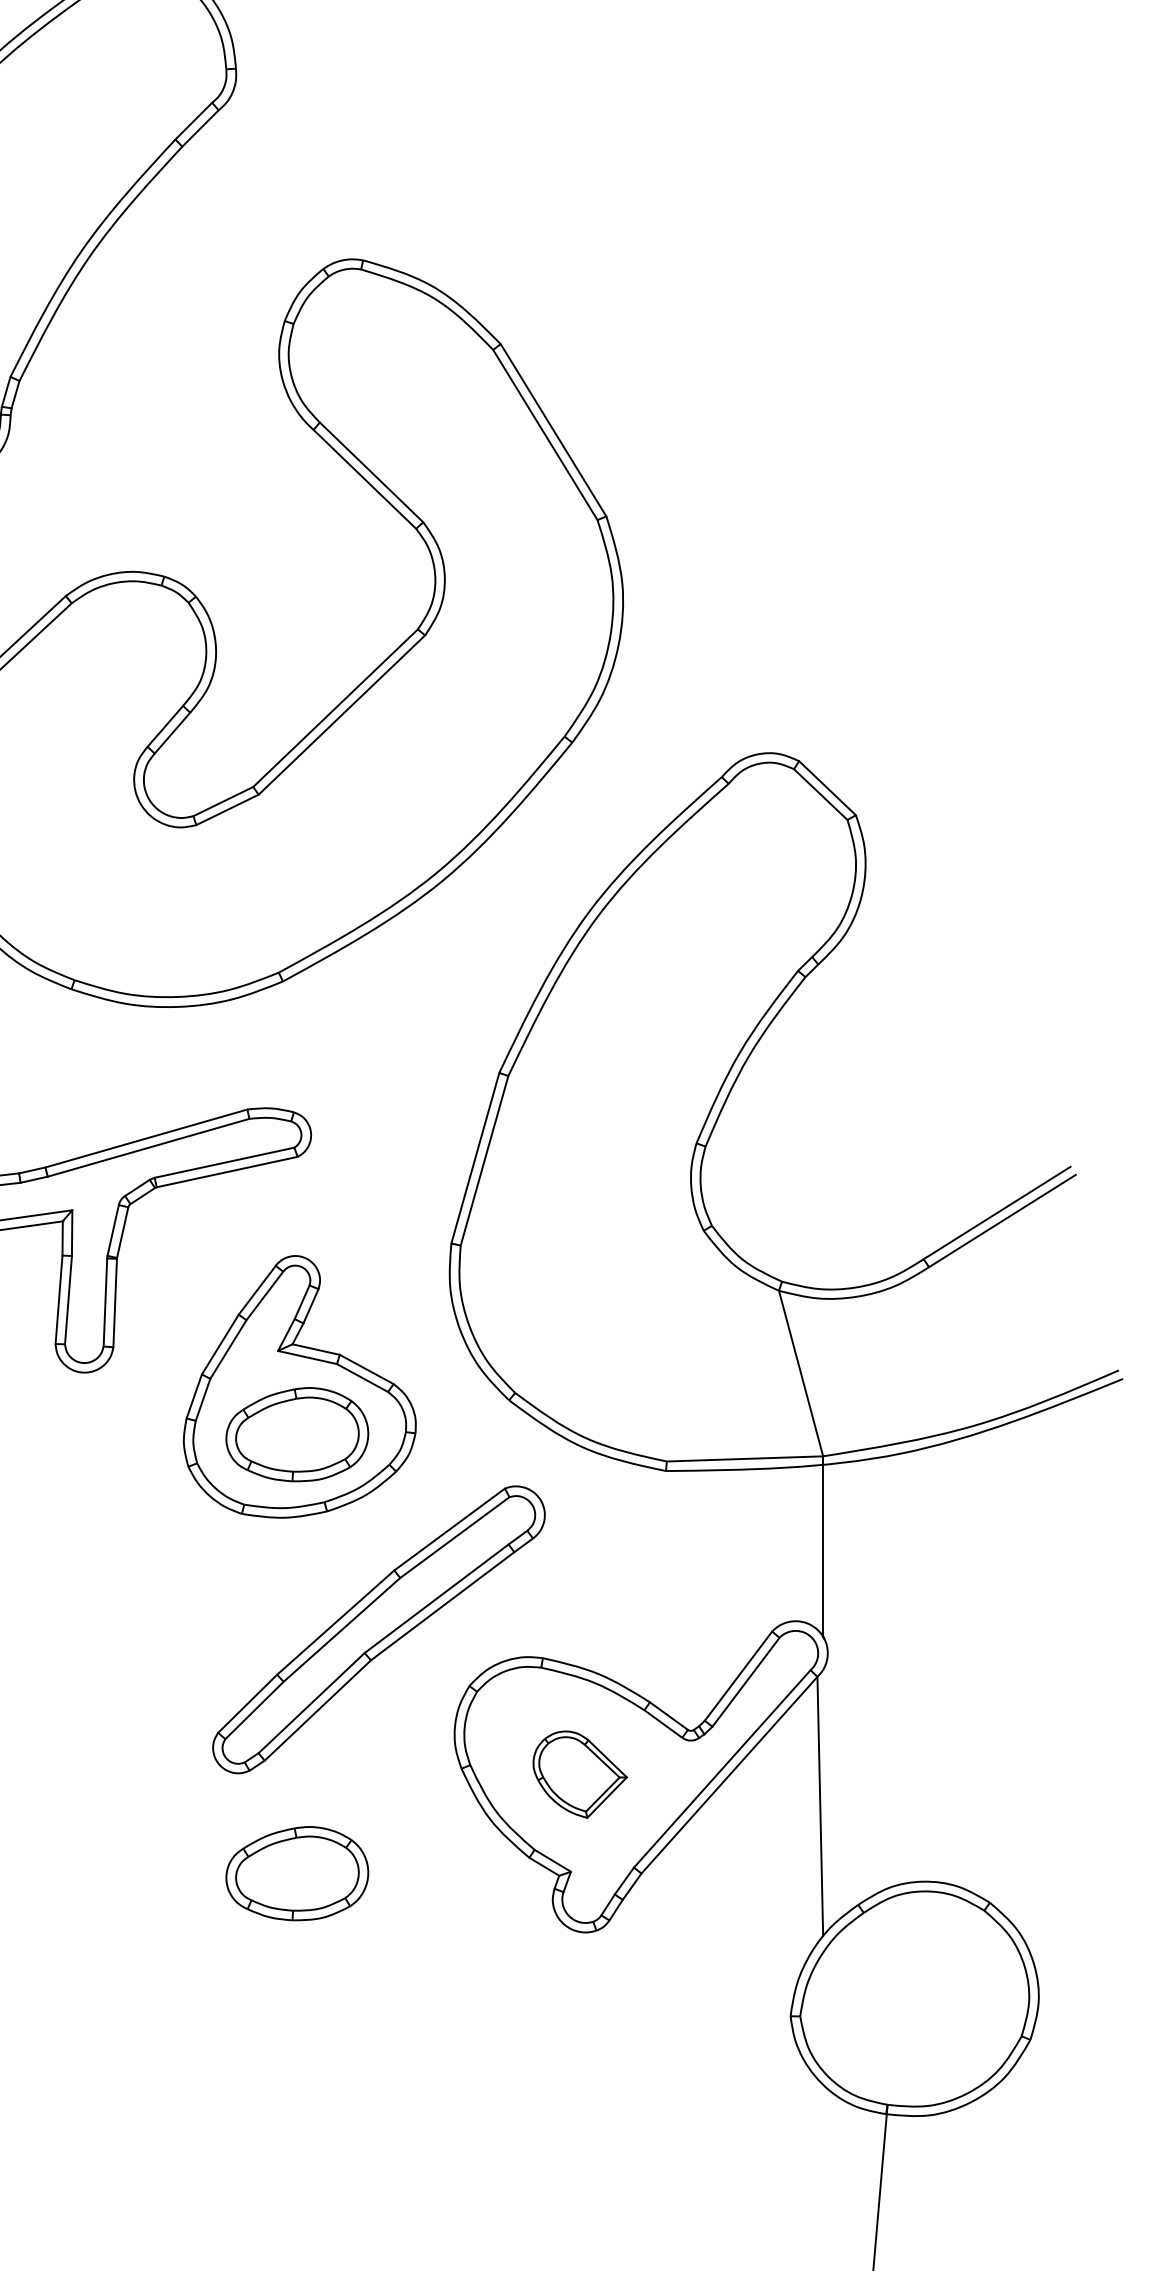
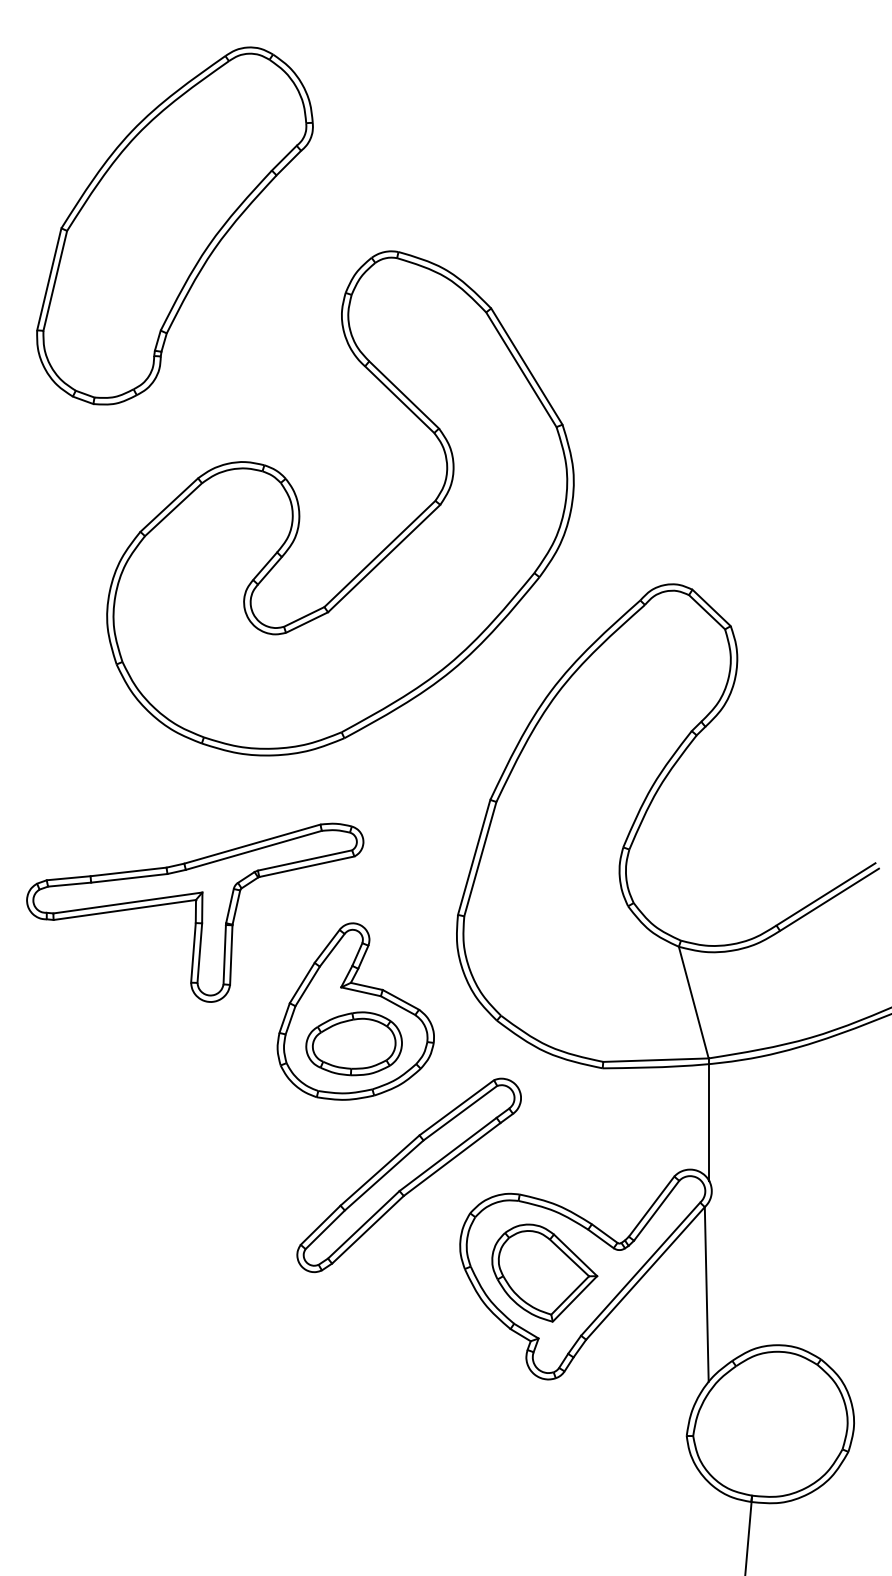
part: (579, 1773) -> (544, 1272), size x1.67
part: (296, 1873) -> (353, 1339), removed

